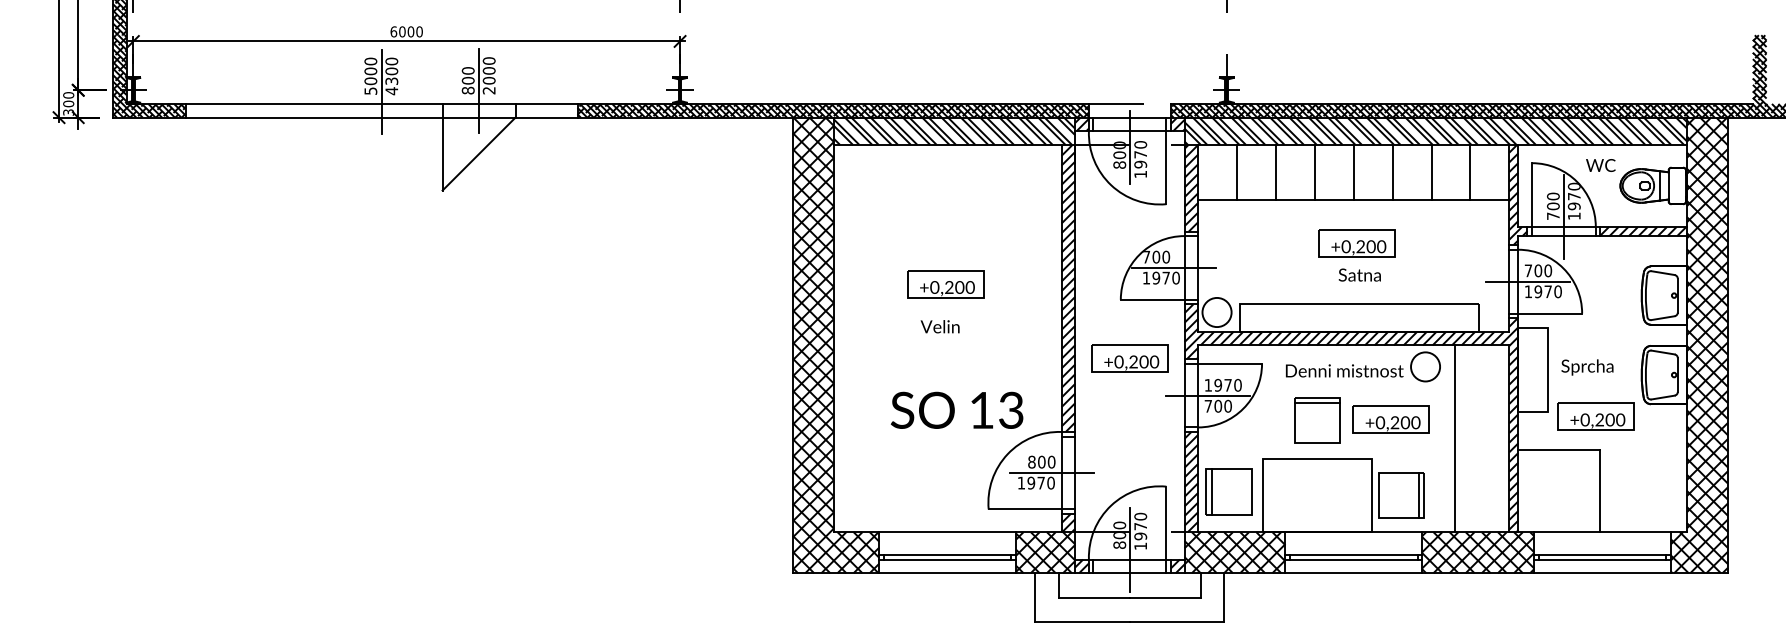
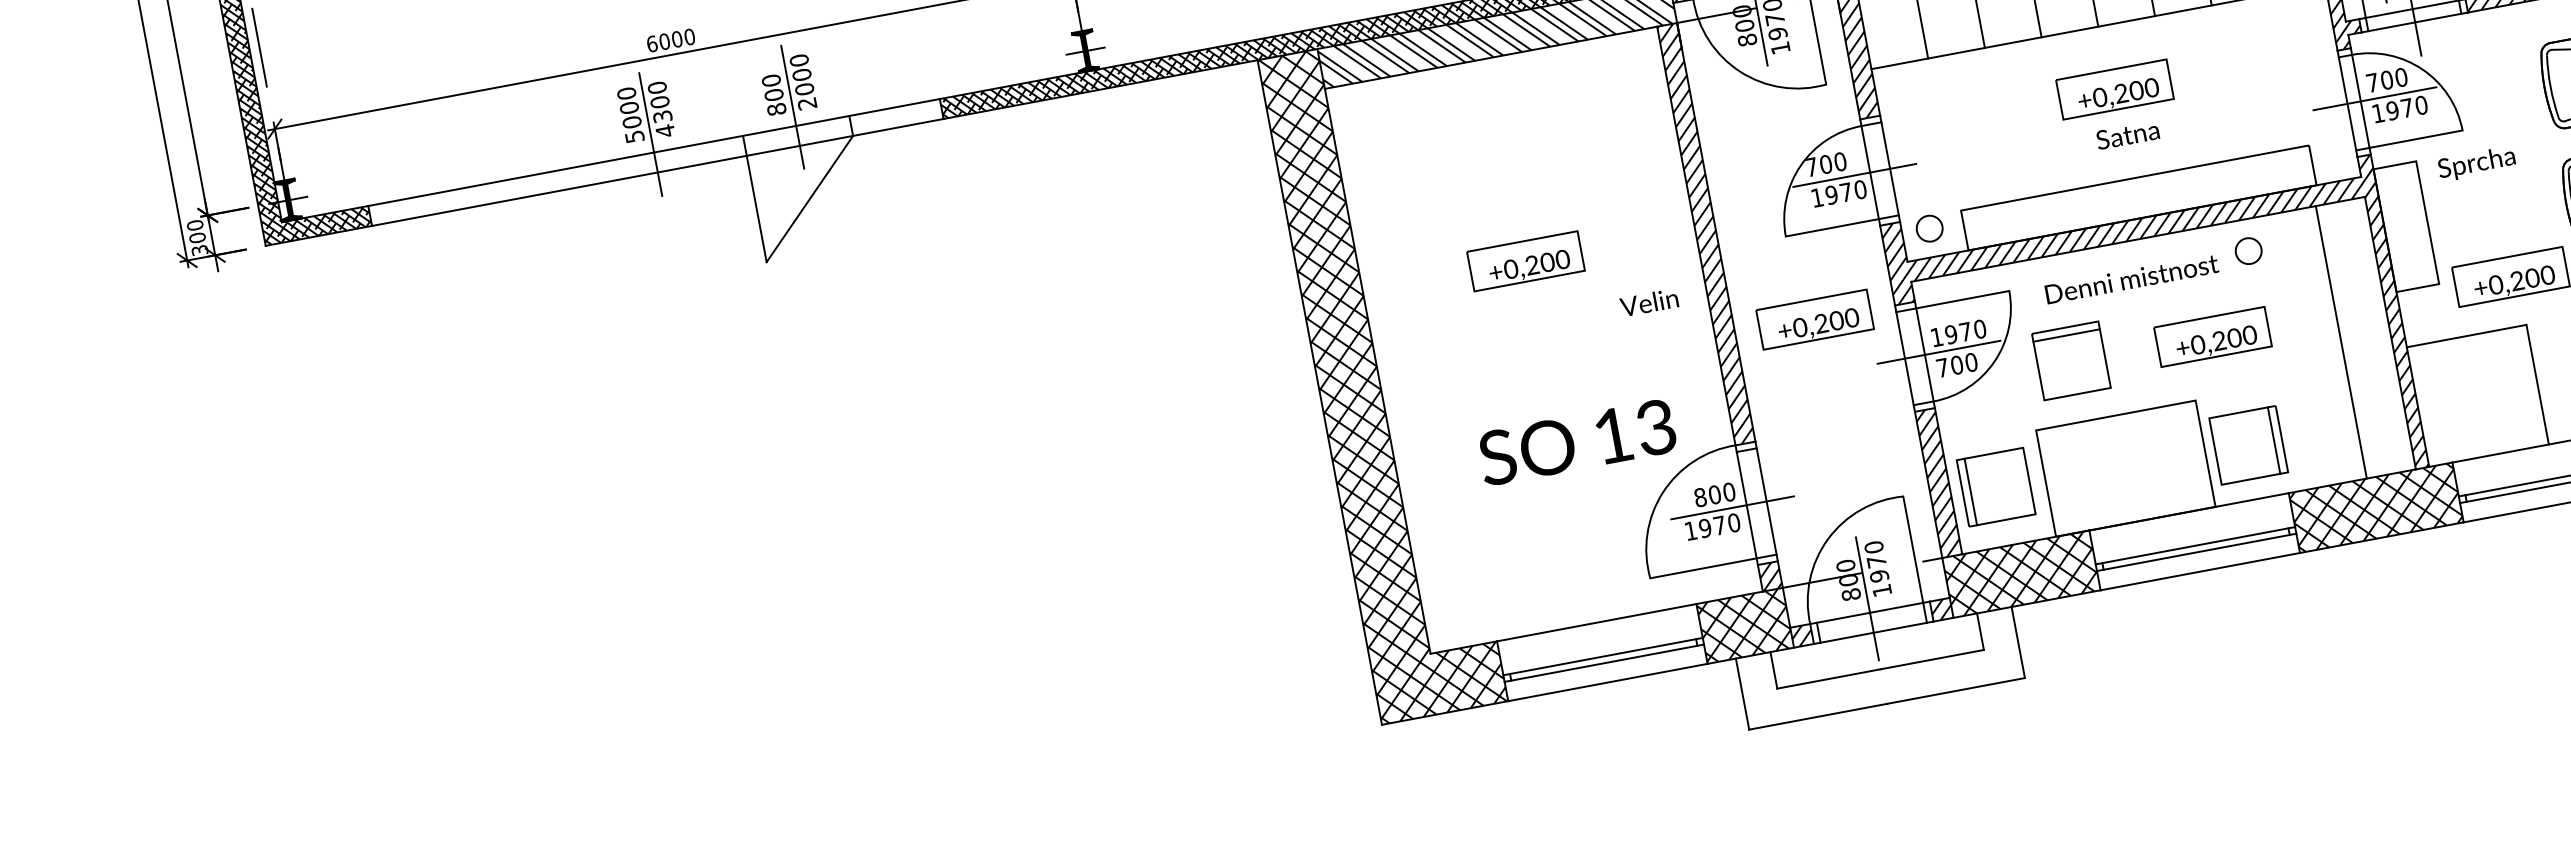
circle: (1216, 312) -> (1928, 228), size x0.6
text: (939, 326) -> (1648, 302), moved
circle: (1425, 366) -> (2248, 250), size x0.6
text: (1587, 367) -> (2476, 164), moved
part: (1317, 420) -> (2071, 360), moved
line: (1454, 438) -> (2341, 341), moved

